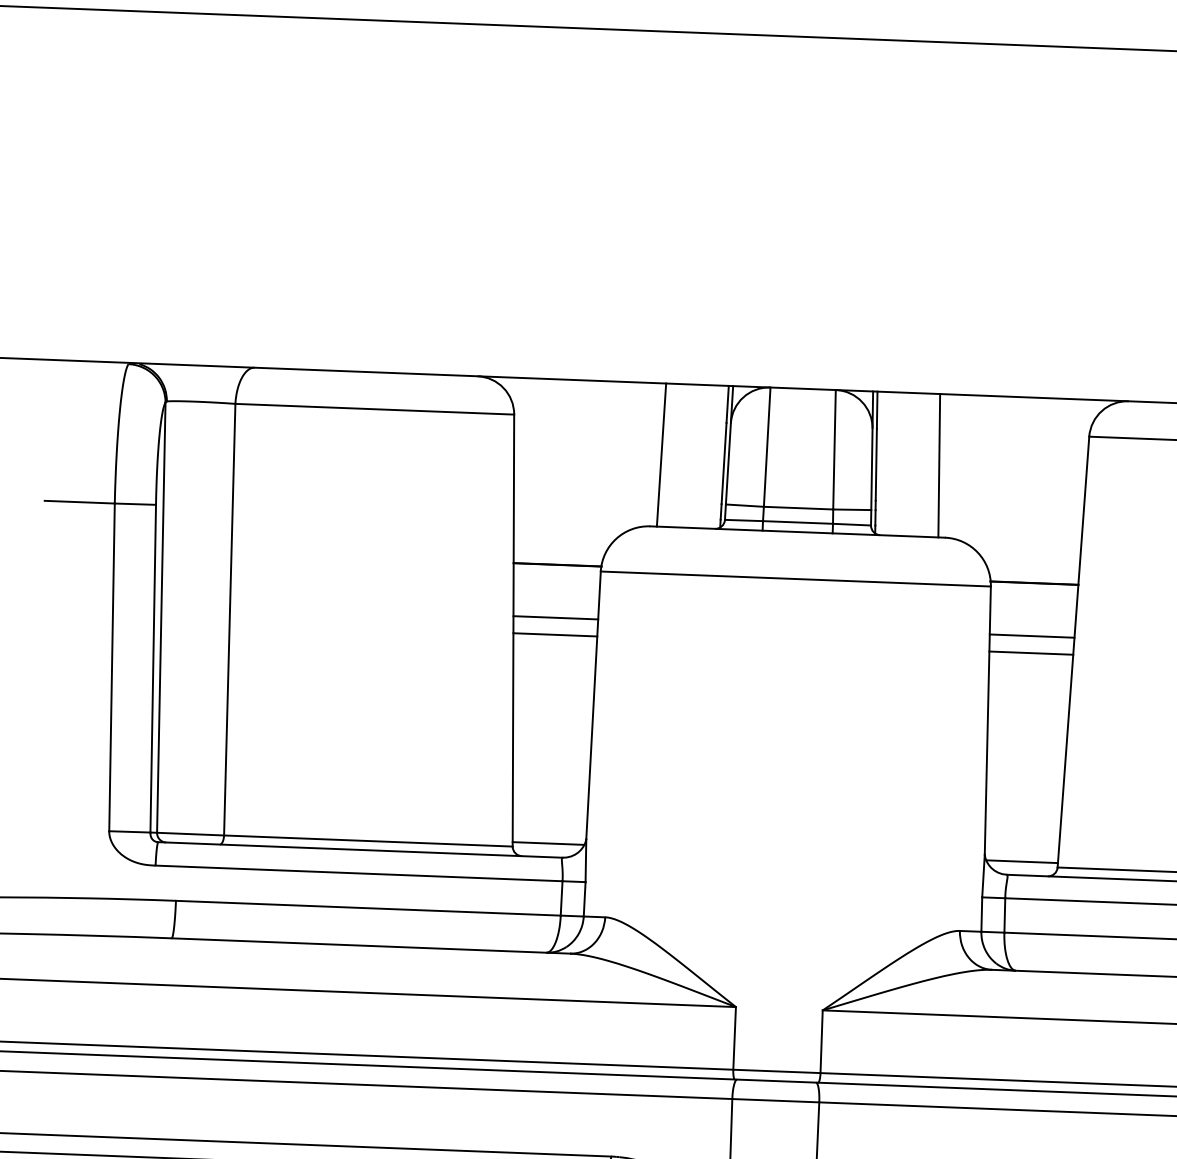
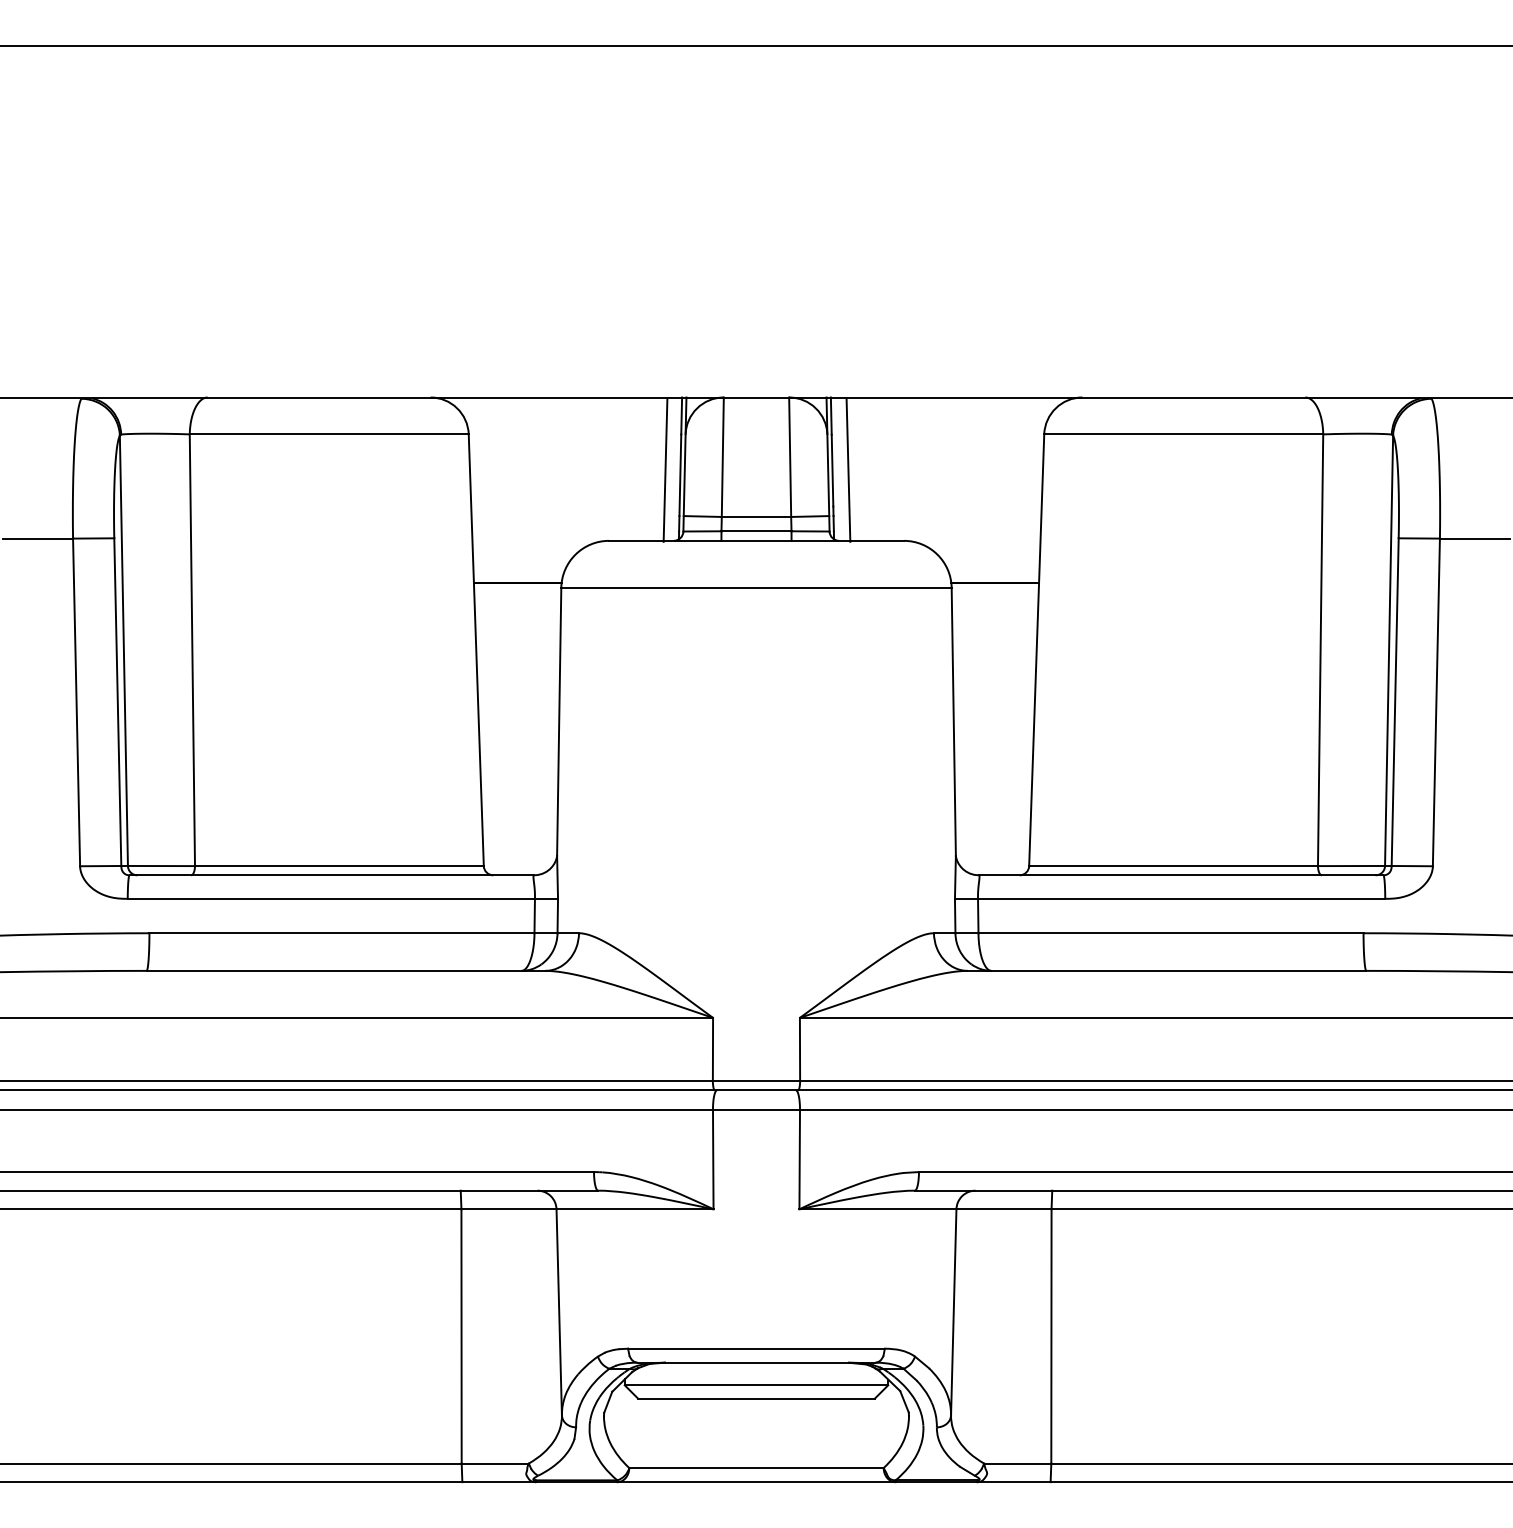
line: (661, 454) -> (665, 469), moved
line: (939, 465) -> (848, 469), moved
line: (555, 617) -> (517, 635), removed
line: (555, 634) -> (518, 652), removed
line: (1031, 635) -> (994, 635), removed
line: (1031, 652) -> (994, 652), removed
line: (548, 843) -> (519, 861), removed
line: (1022, 861) -> (993, 861), removed

